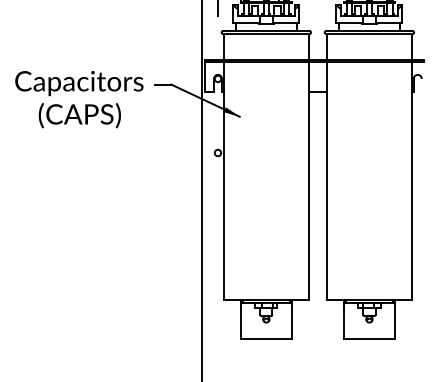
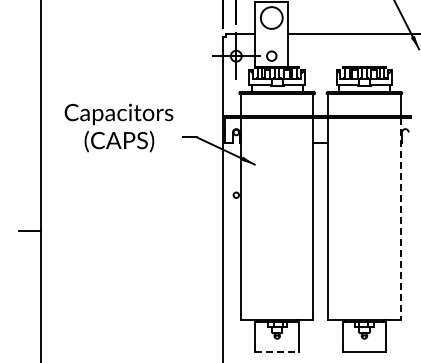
text: (78, 98) -> (118, 127), moved
line: (412, 180) -> (400, 218), solid -> dashed
line: (266, 338) -> (277, 352), solid -> dashed

